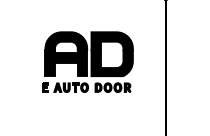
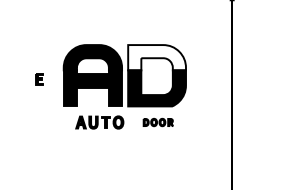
fill: (111, 41) -> (156, 57), removed
part: (45, 87) -> (39, 79), moved
part: (113, 87) -> (158, 122), size x0.6

